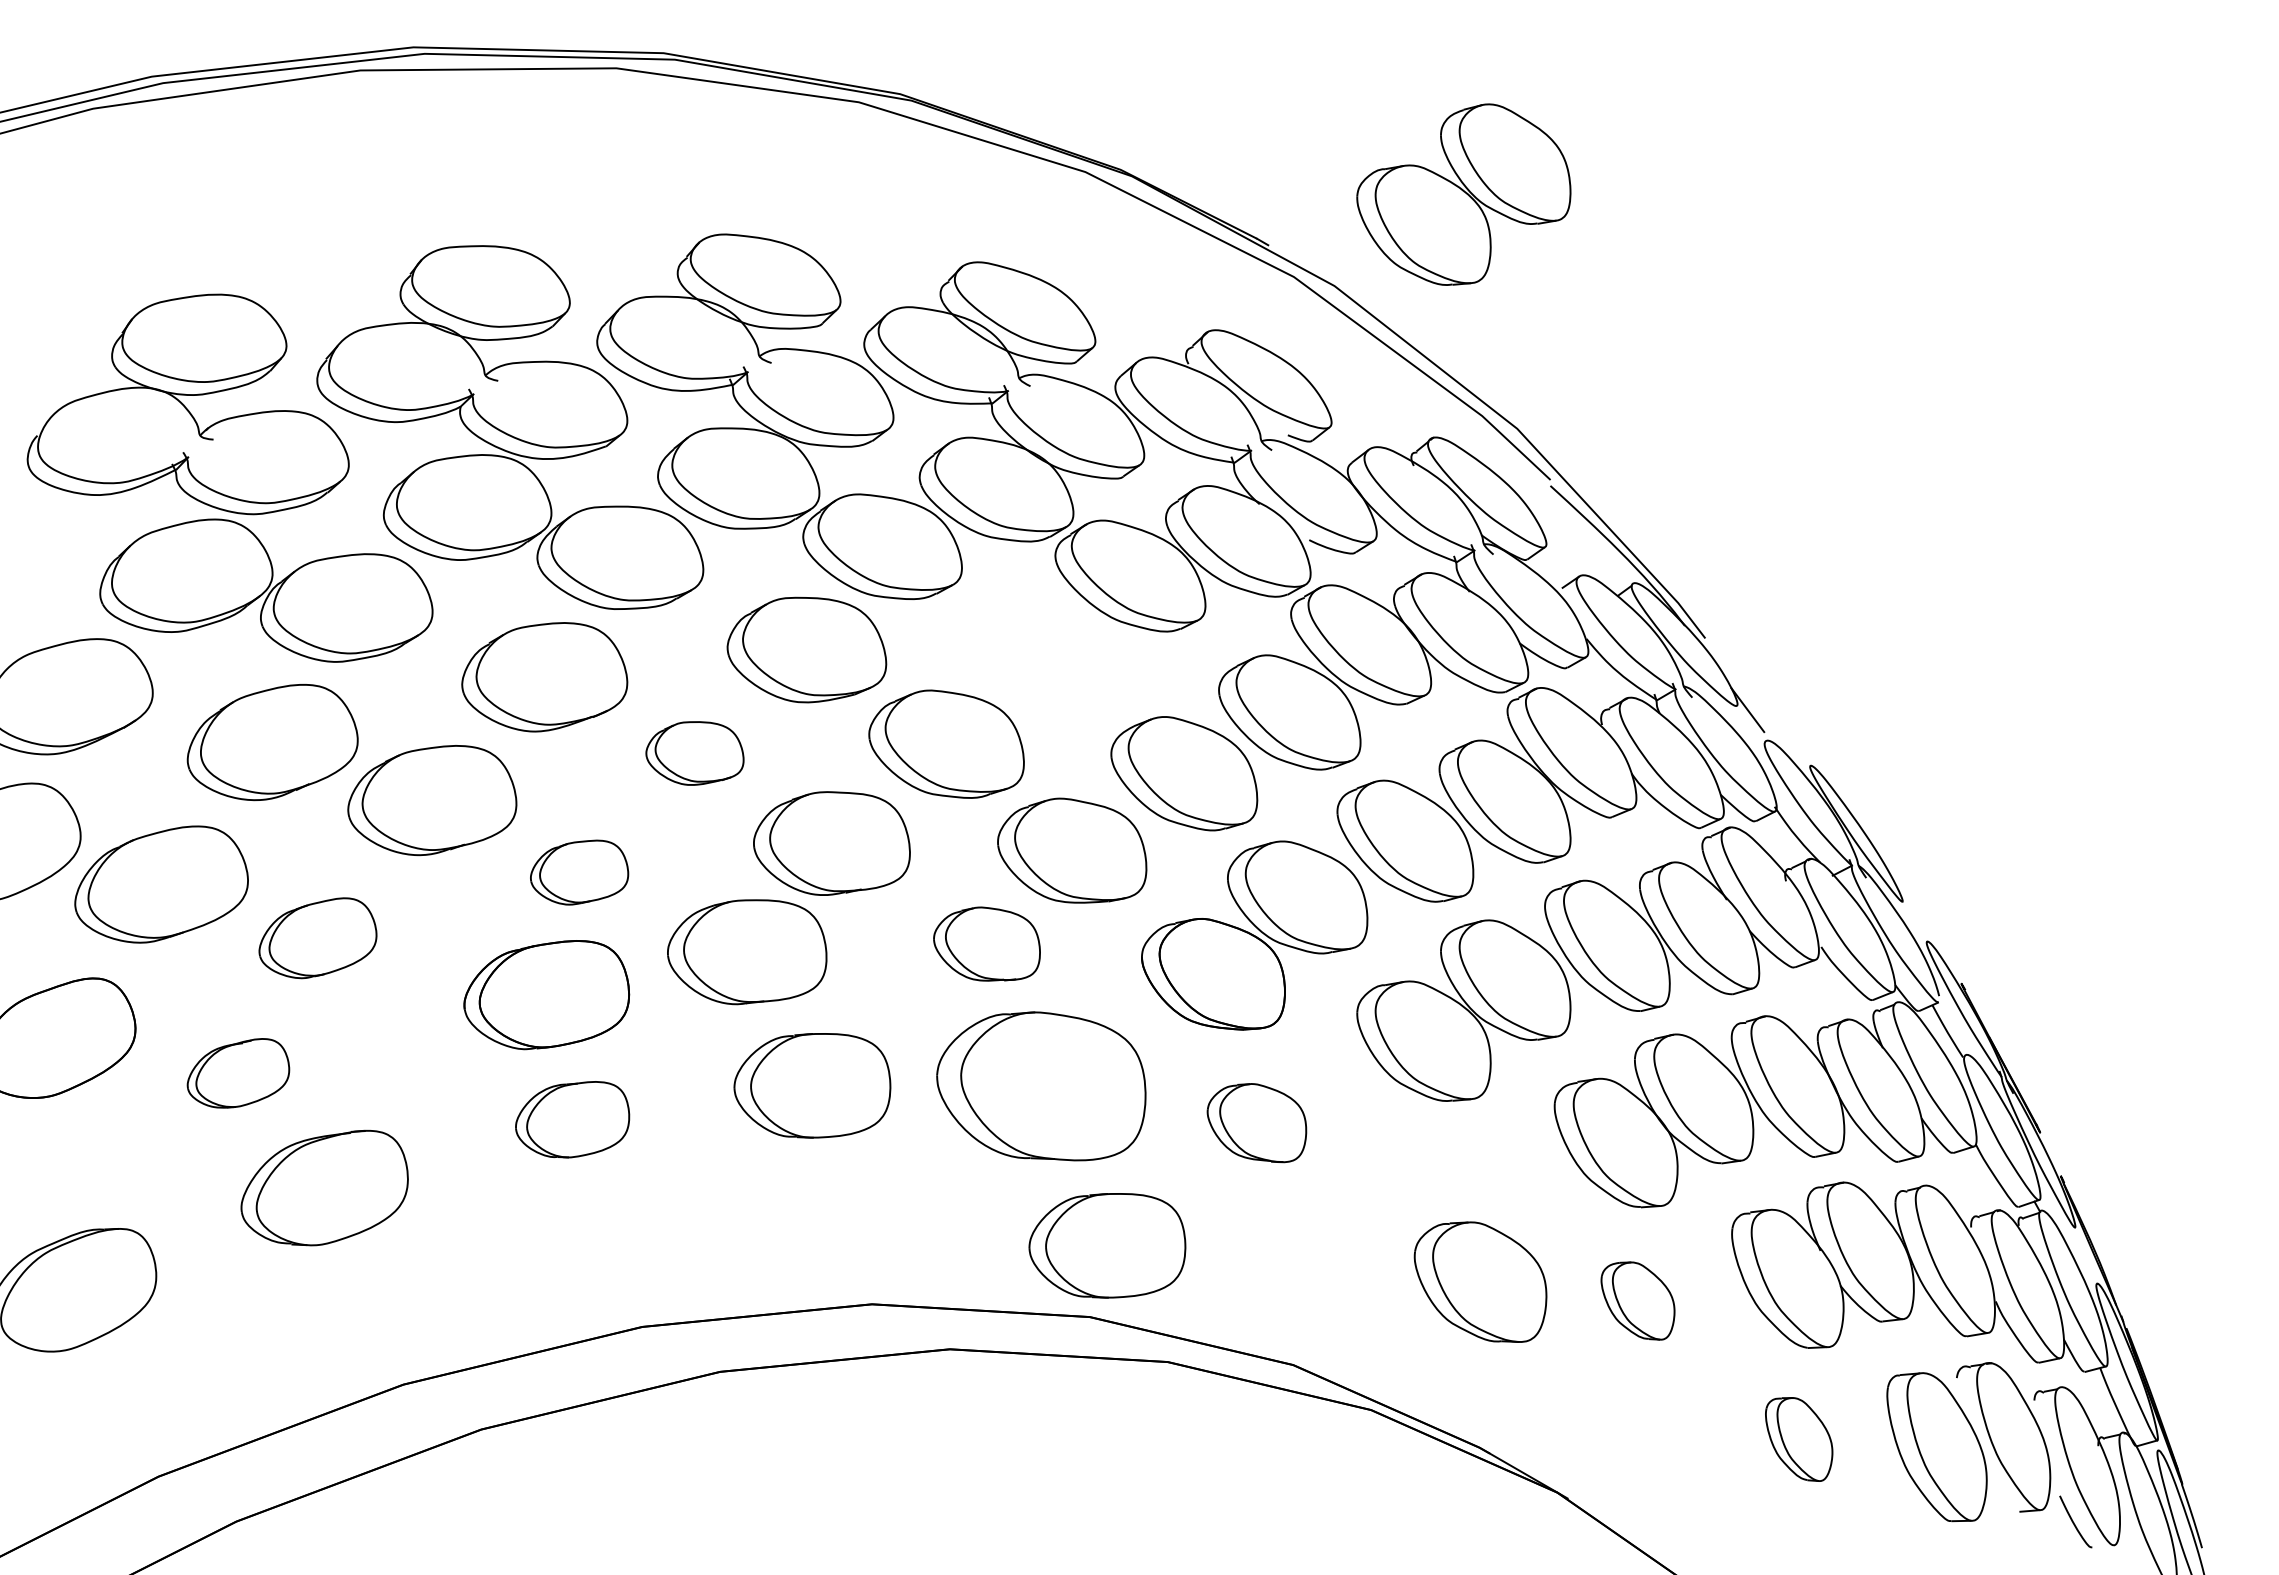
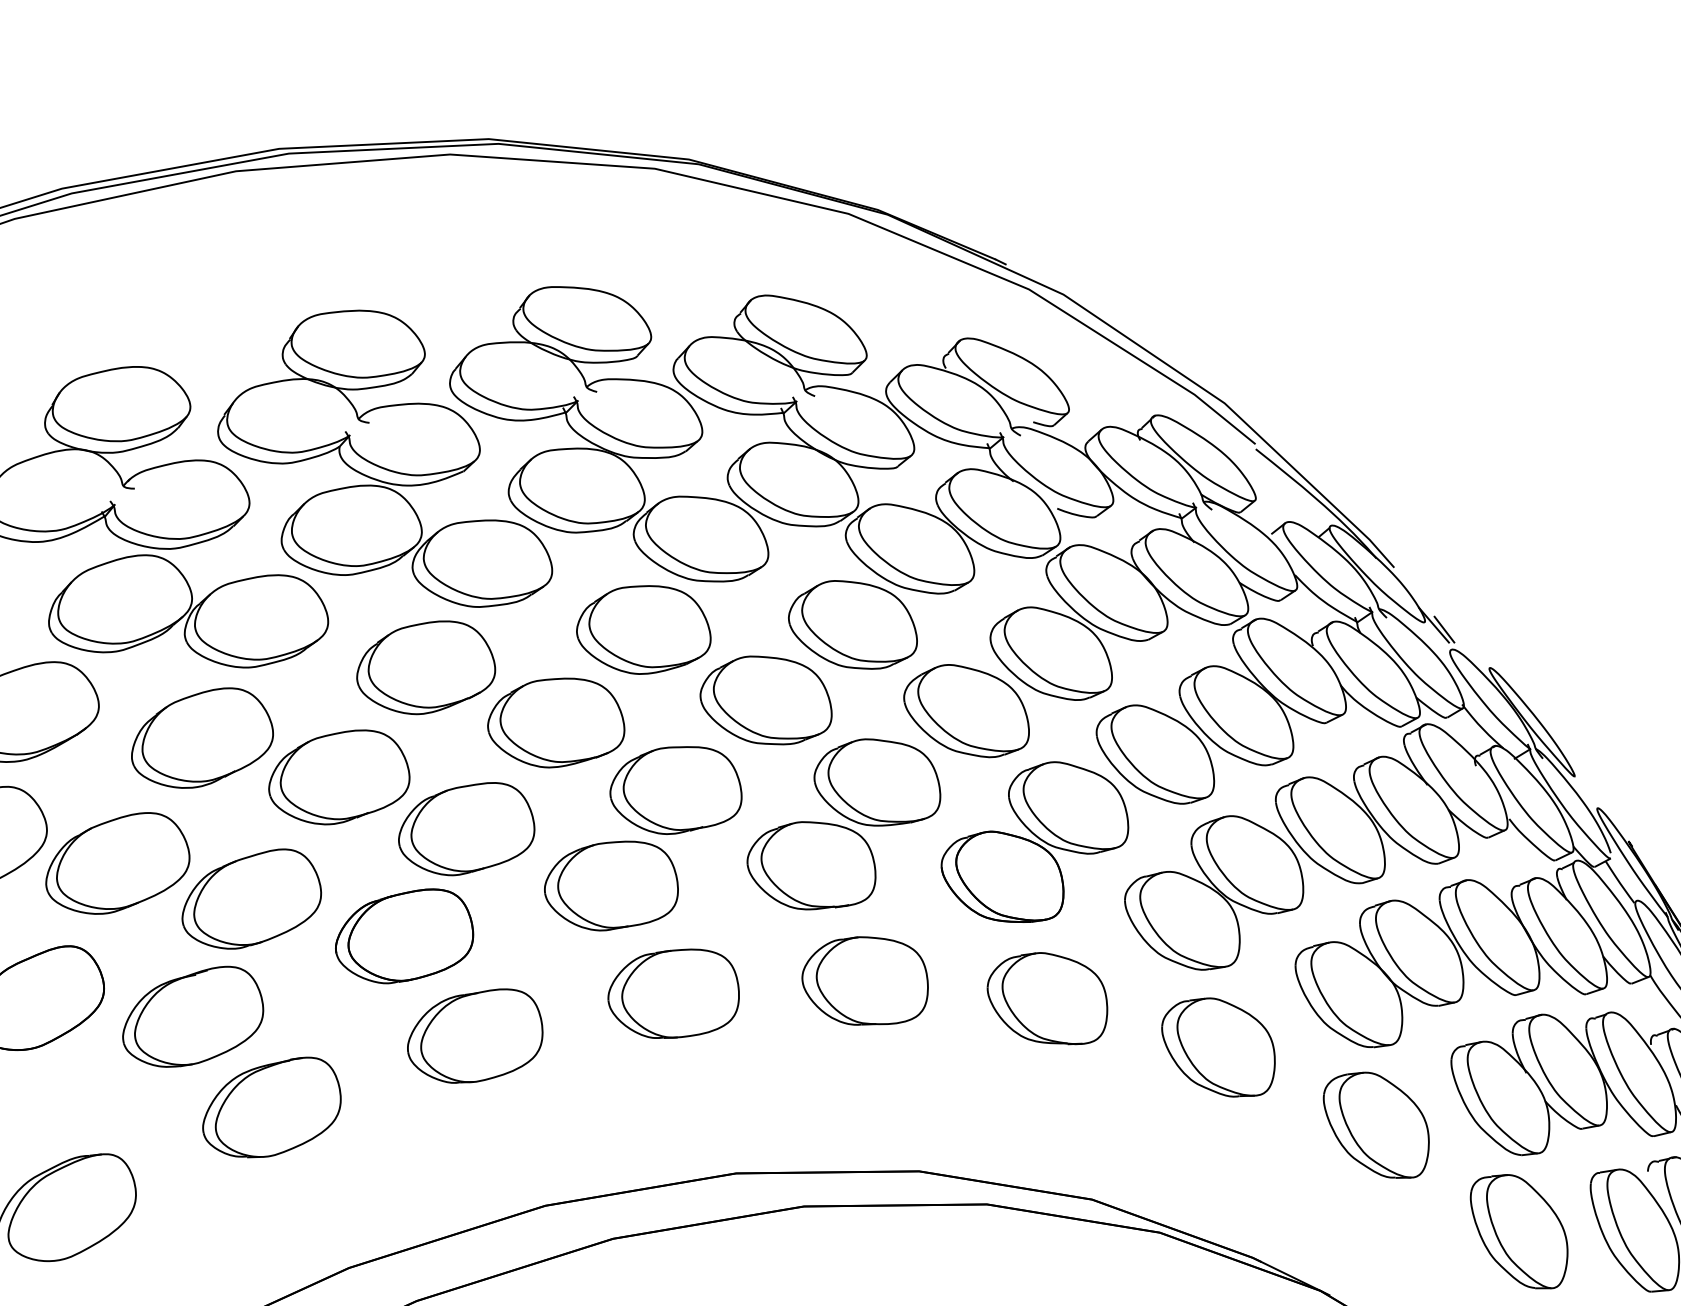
part: (1463, 194) -> (1166, 210), removed
part: (1056, 661) -> (852, 624), added
line: (1759, 716) -> (1444, 629), added
part: (694, 753) -> (555, 723), size x1.67
part: (579, 872) -> (466, 829), size x1.67
part: (317, 938) -> (250, 899), size x1.43
part: (986, 943) -> (810, 864), size x1.43
part: (546, 995) -> (404, 937), moved
part: (238, 1073) -> (192, 1017), size x1.67
part: (1041, 1086) -> (865, 981), size x0.71
part: (572, 1119) -> (474, 1036), size x1.43
part: (1256, 1122) -> (1047, 998), size x1.43
part: (1107, 1245) -> (929, 1110), removed
part: (1480, 1281) -> (1218, 1047), moved
part: (1637, 1300) -> (1376, 1125), size x1.67
part: (1798, 1439) -> (1519, 1232), size x1.67

